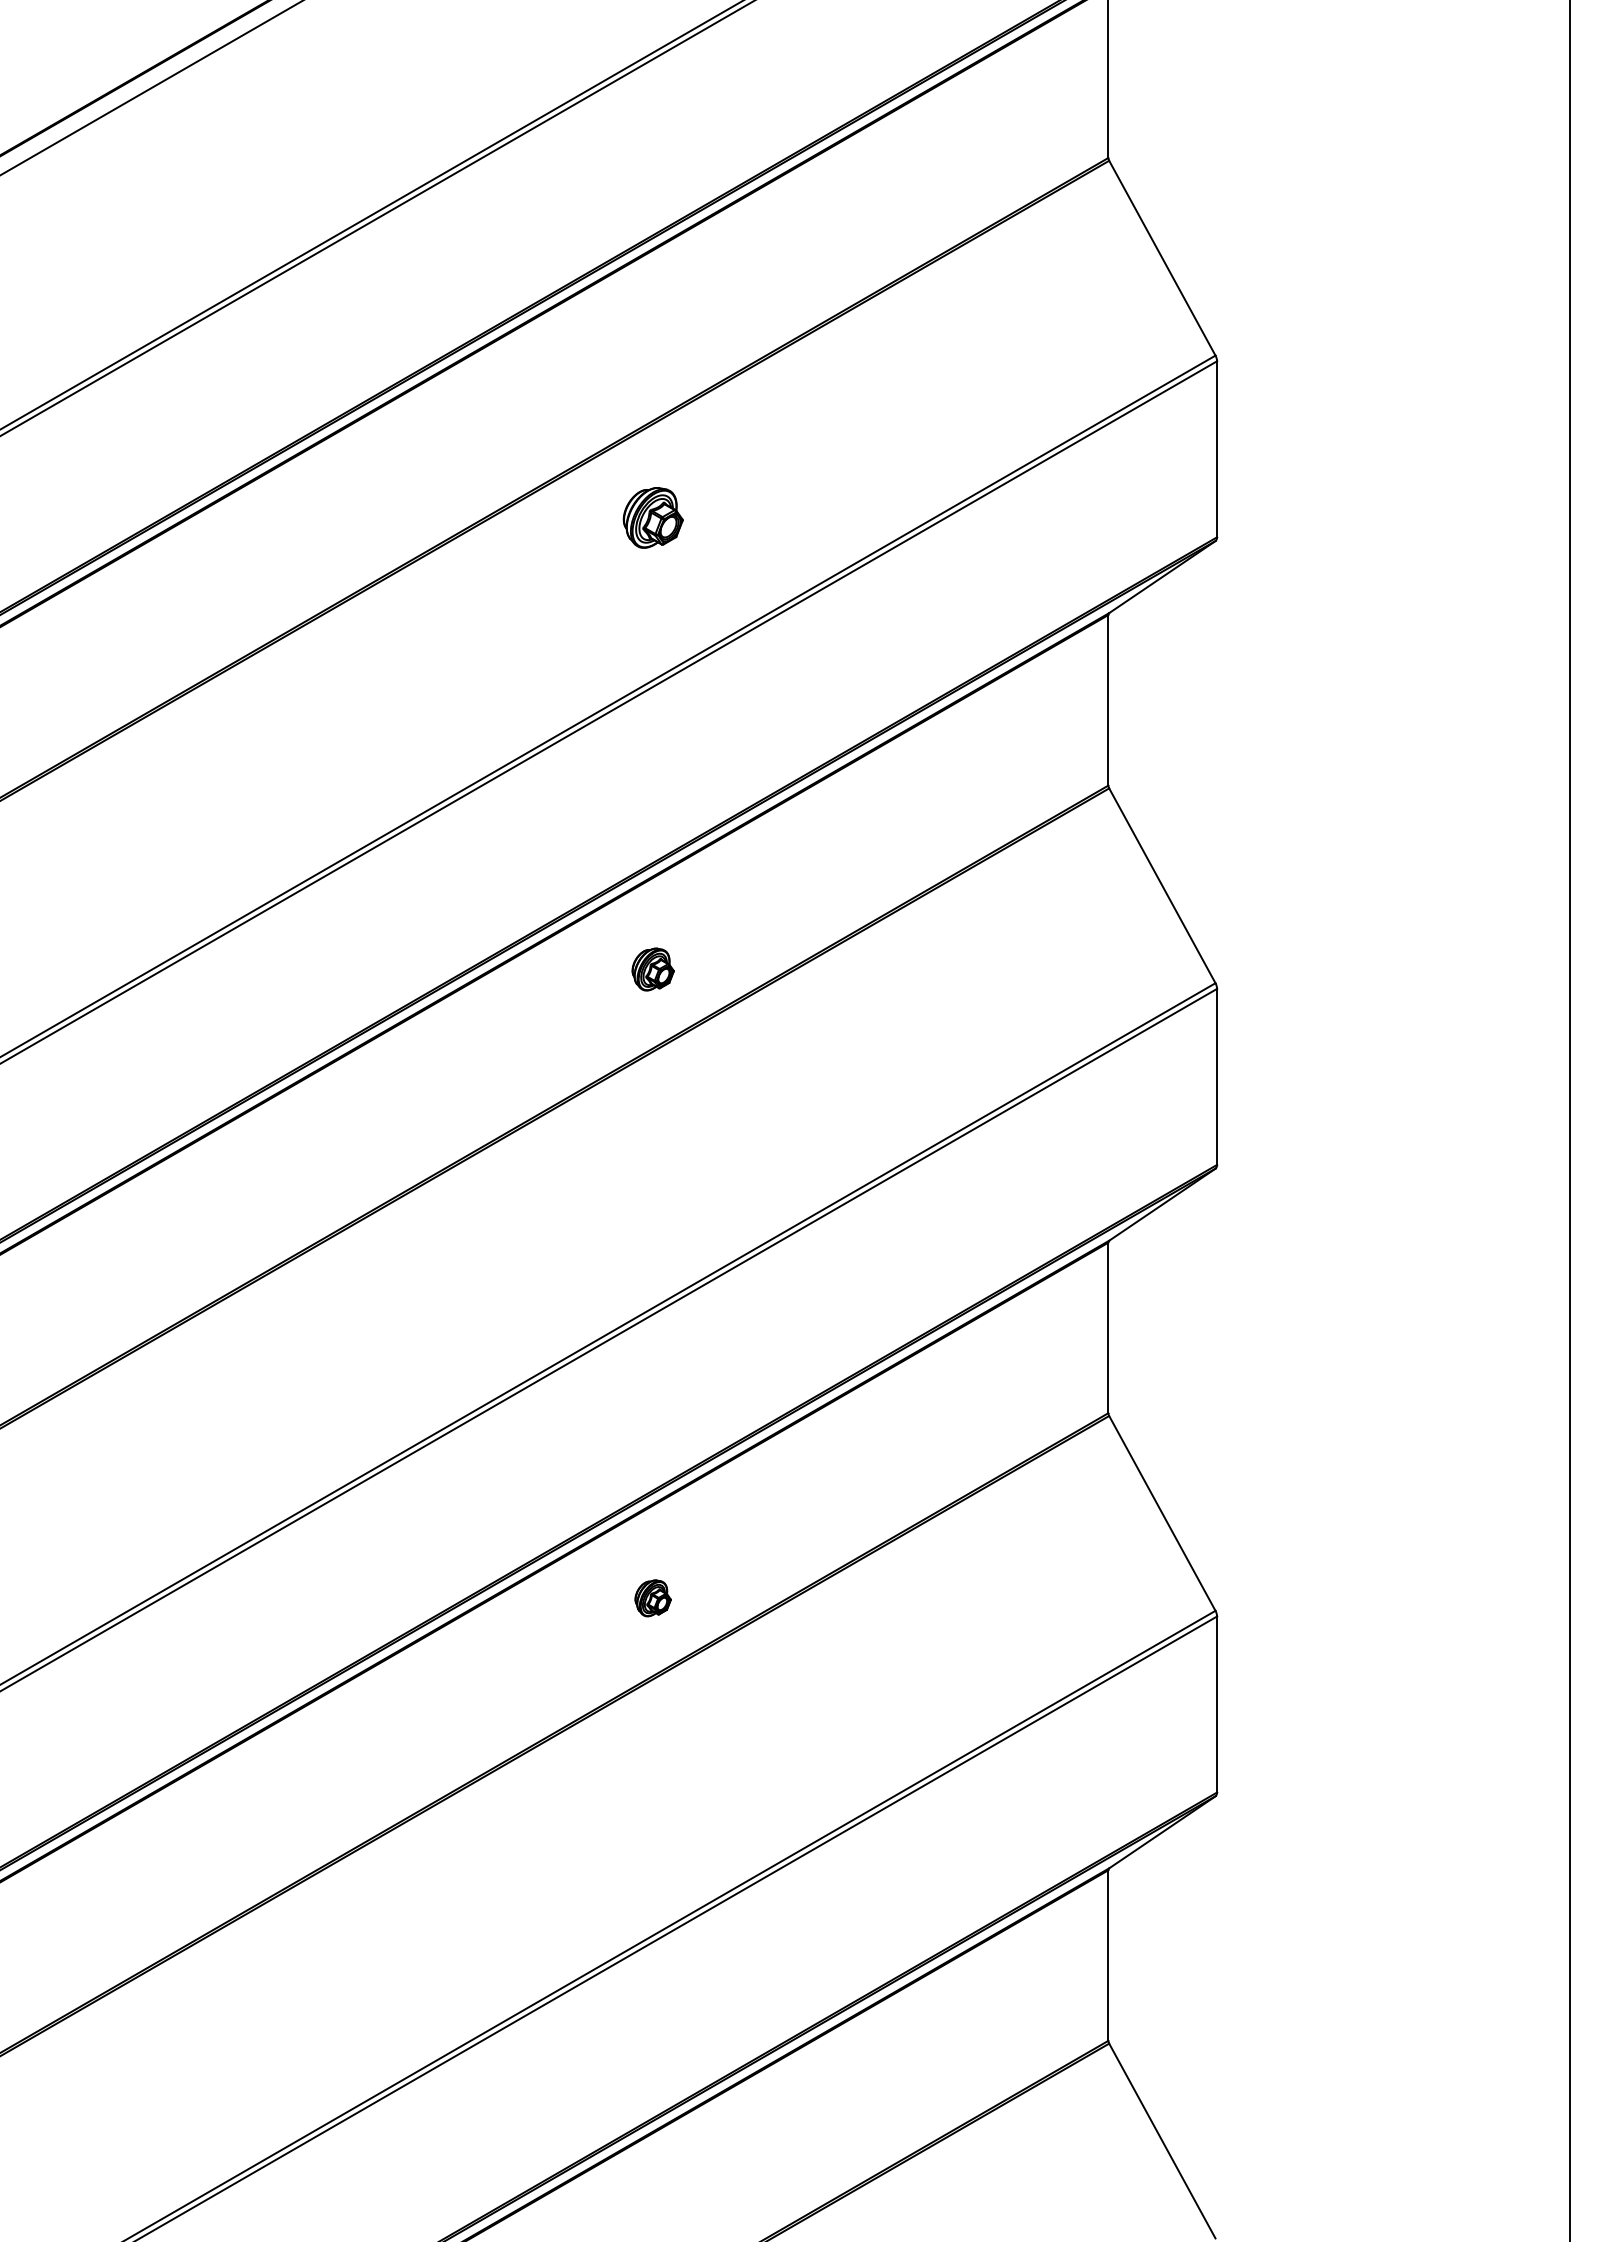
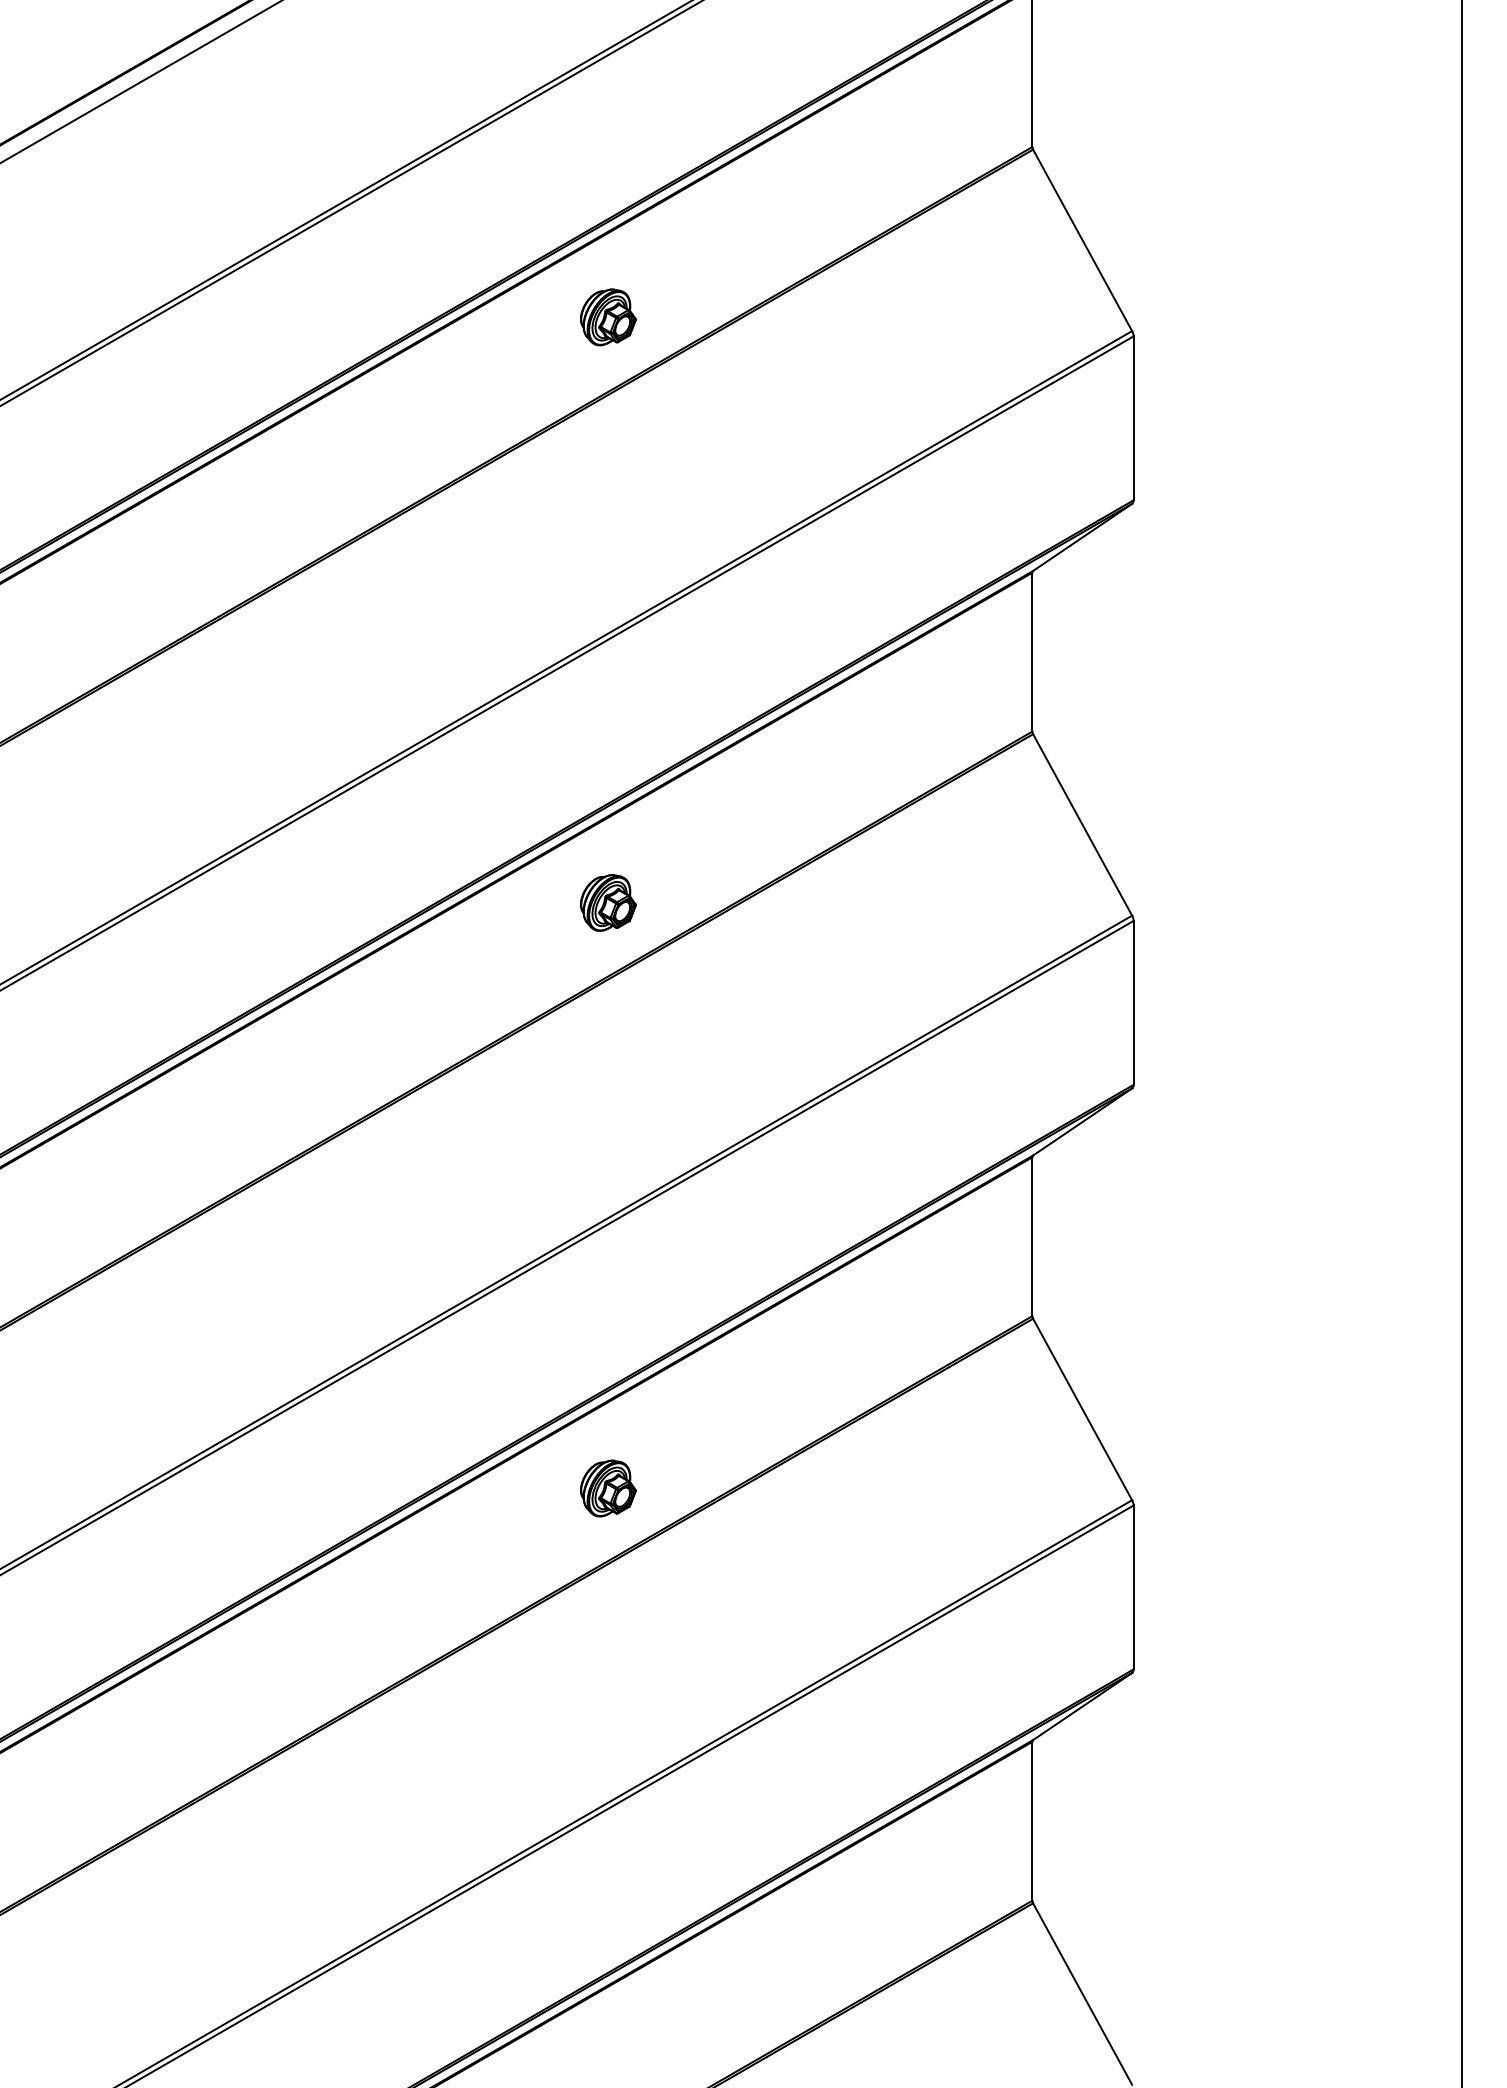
part: (652, 517) -> (607, 317), moved
part: (652, 969) -> (607, 902), size x1.43
part: (652, 1598) -> (607, 1488), size x1.67

